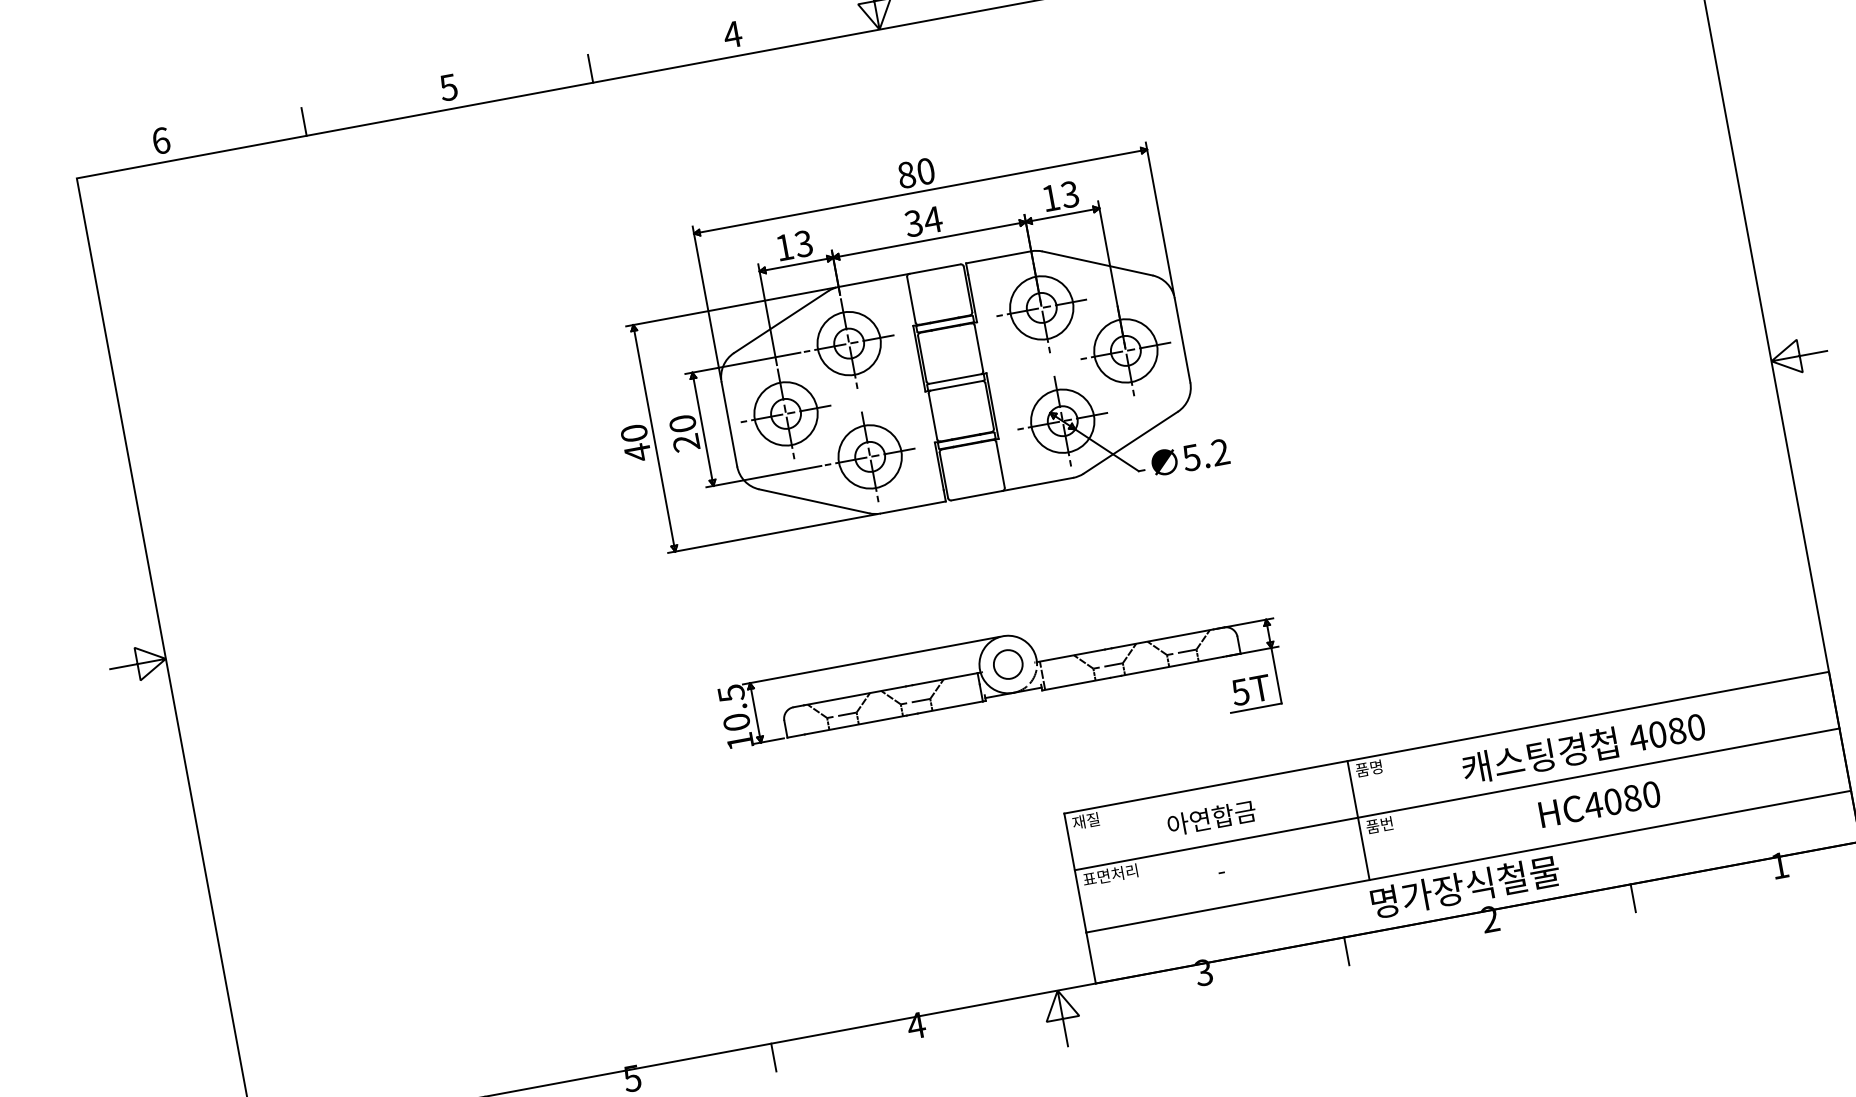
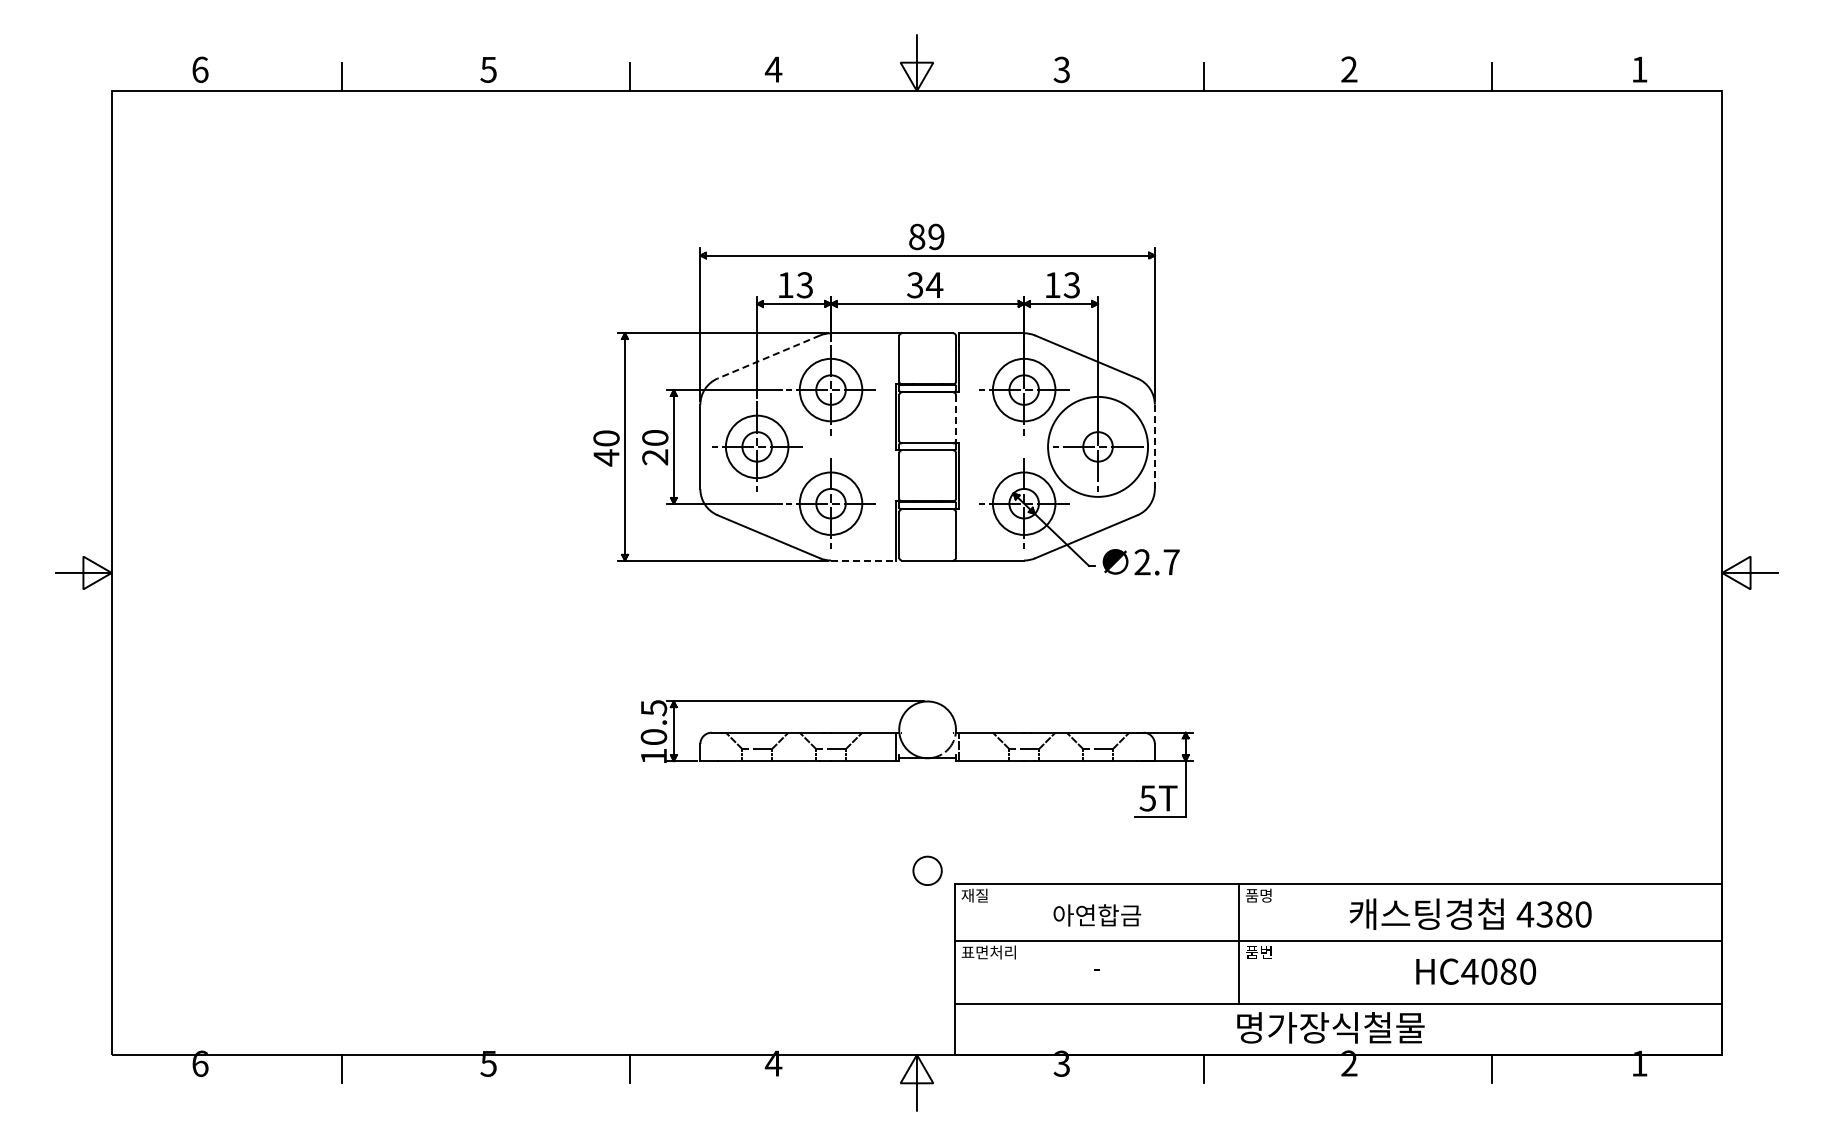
text: (925, 171) -> (936, 236), 80 -> 89
line: (780, 322) -> (768, 357), solid -> dashed
line: (1182, 340) -> (1154, 446), solid -> dashed
line: (979, 347) -> (956, 417), solid -> dashed
circle: (1125, 350) -> (1097, 446), size x1.6
text: (1205, 455) -> (1156, 562), 5.2 -> 2.7
line: (913, 507) -> (863, 560), solid -> dashed
circle: (1008, 664) -> (927, 870), moved
text: (1657, 734) -> (1544, 914), 4080 -> 4380

